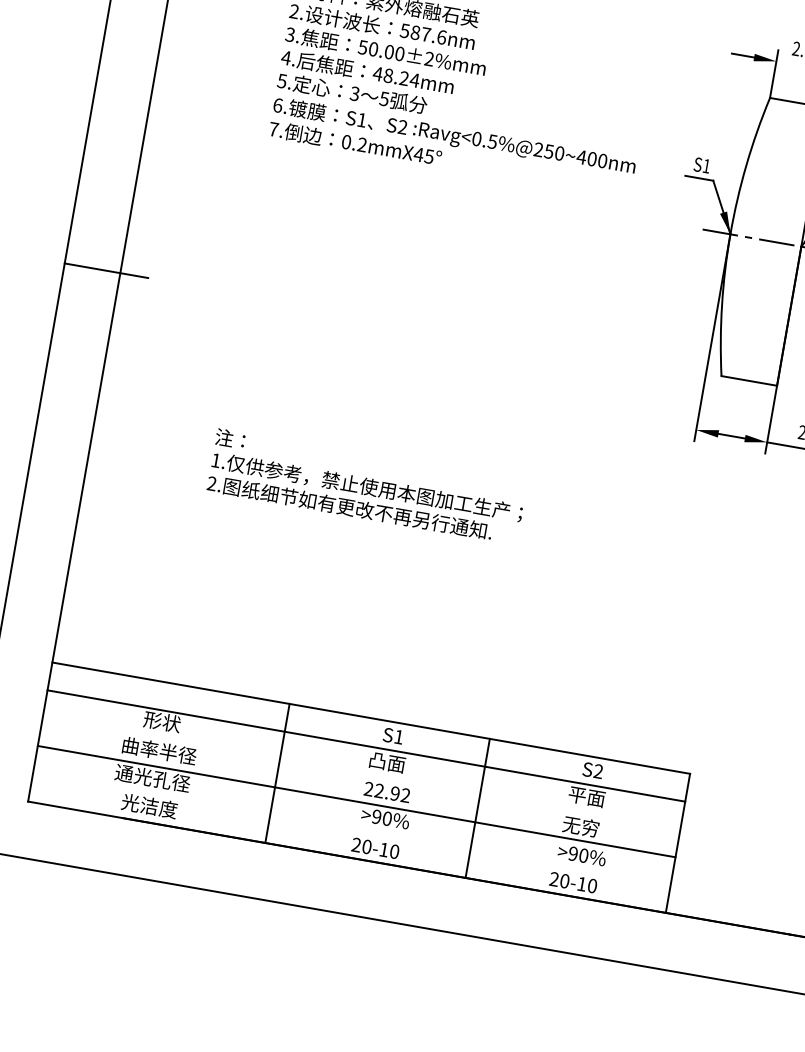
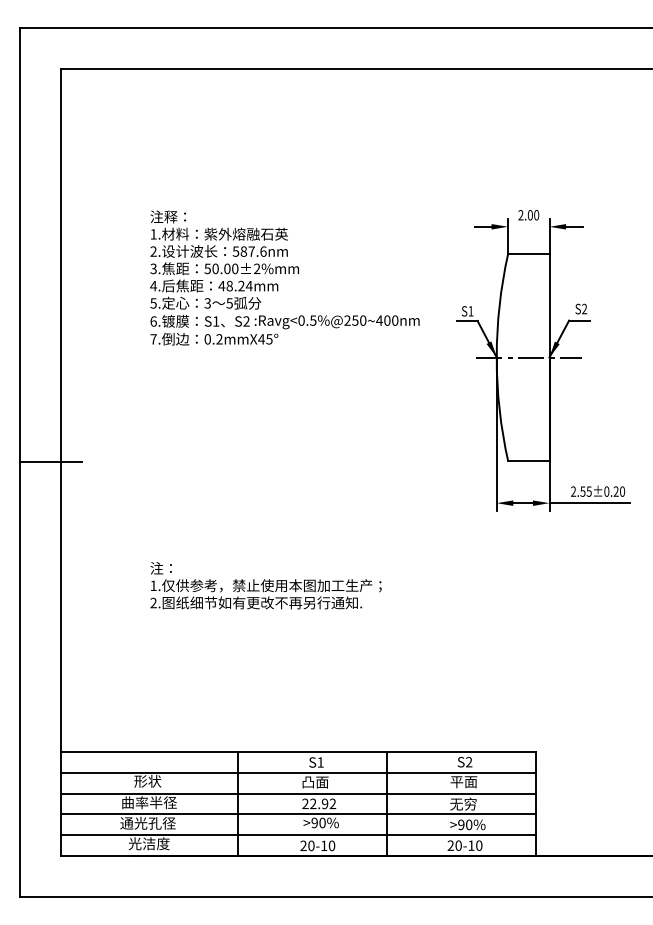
line: (360, 773) -> (297, 793), added
line: (350, 829) -> (297, 835), added

